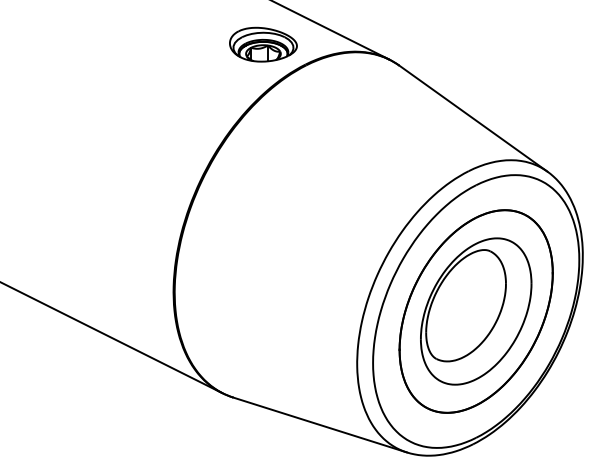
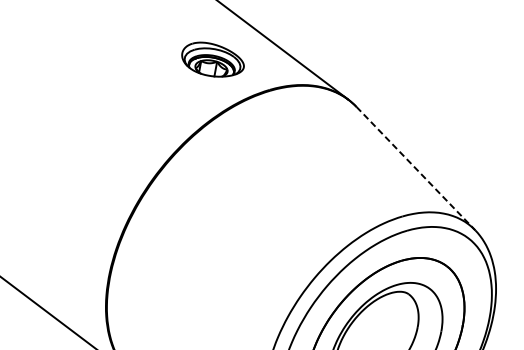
part: (263, 44) -> (213, 60), moved
line: (473, 118) -> (416, 168), solid -> dashed

